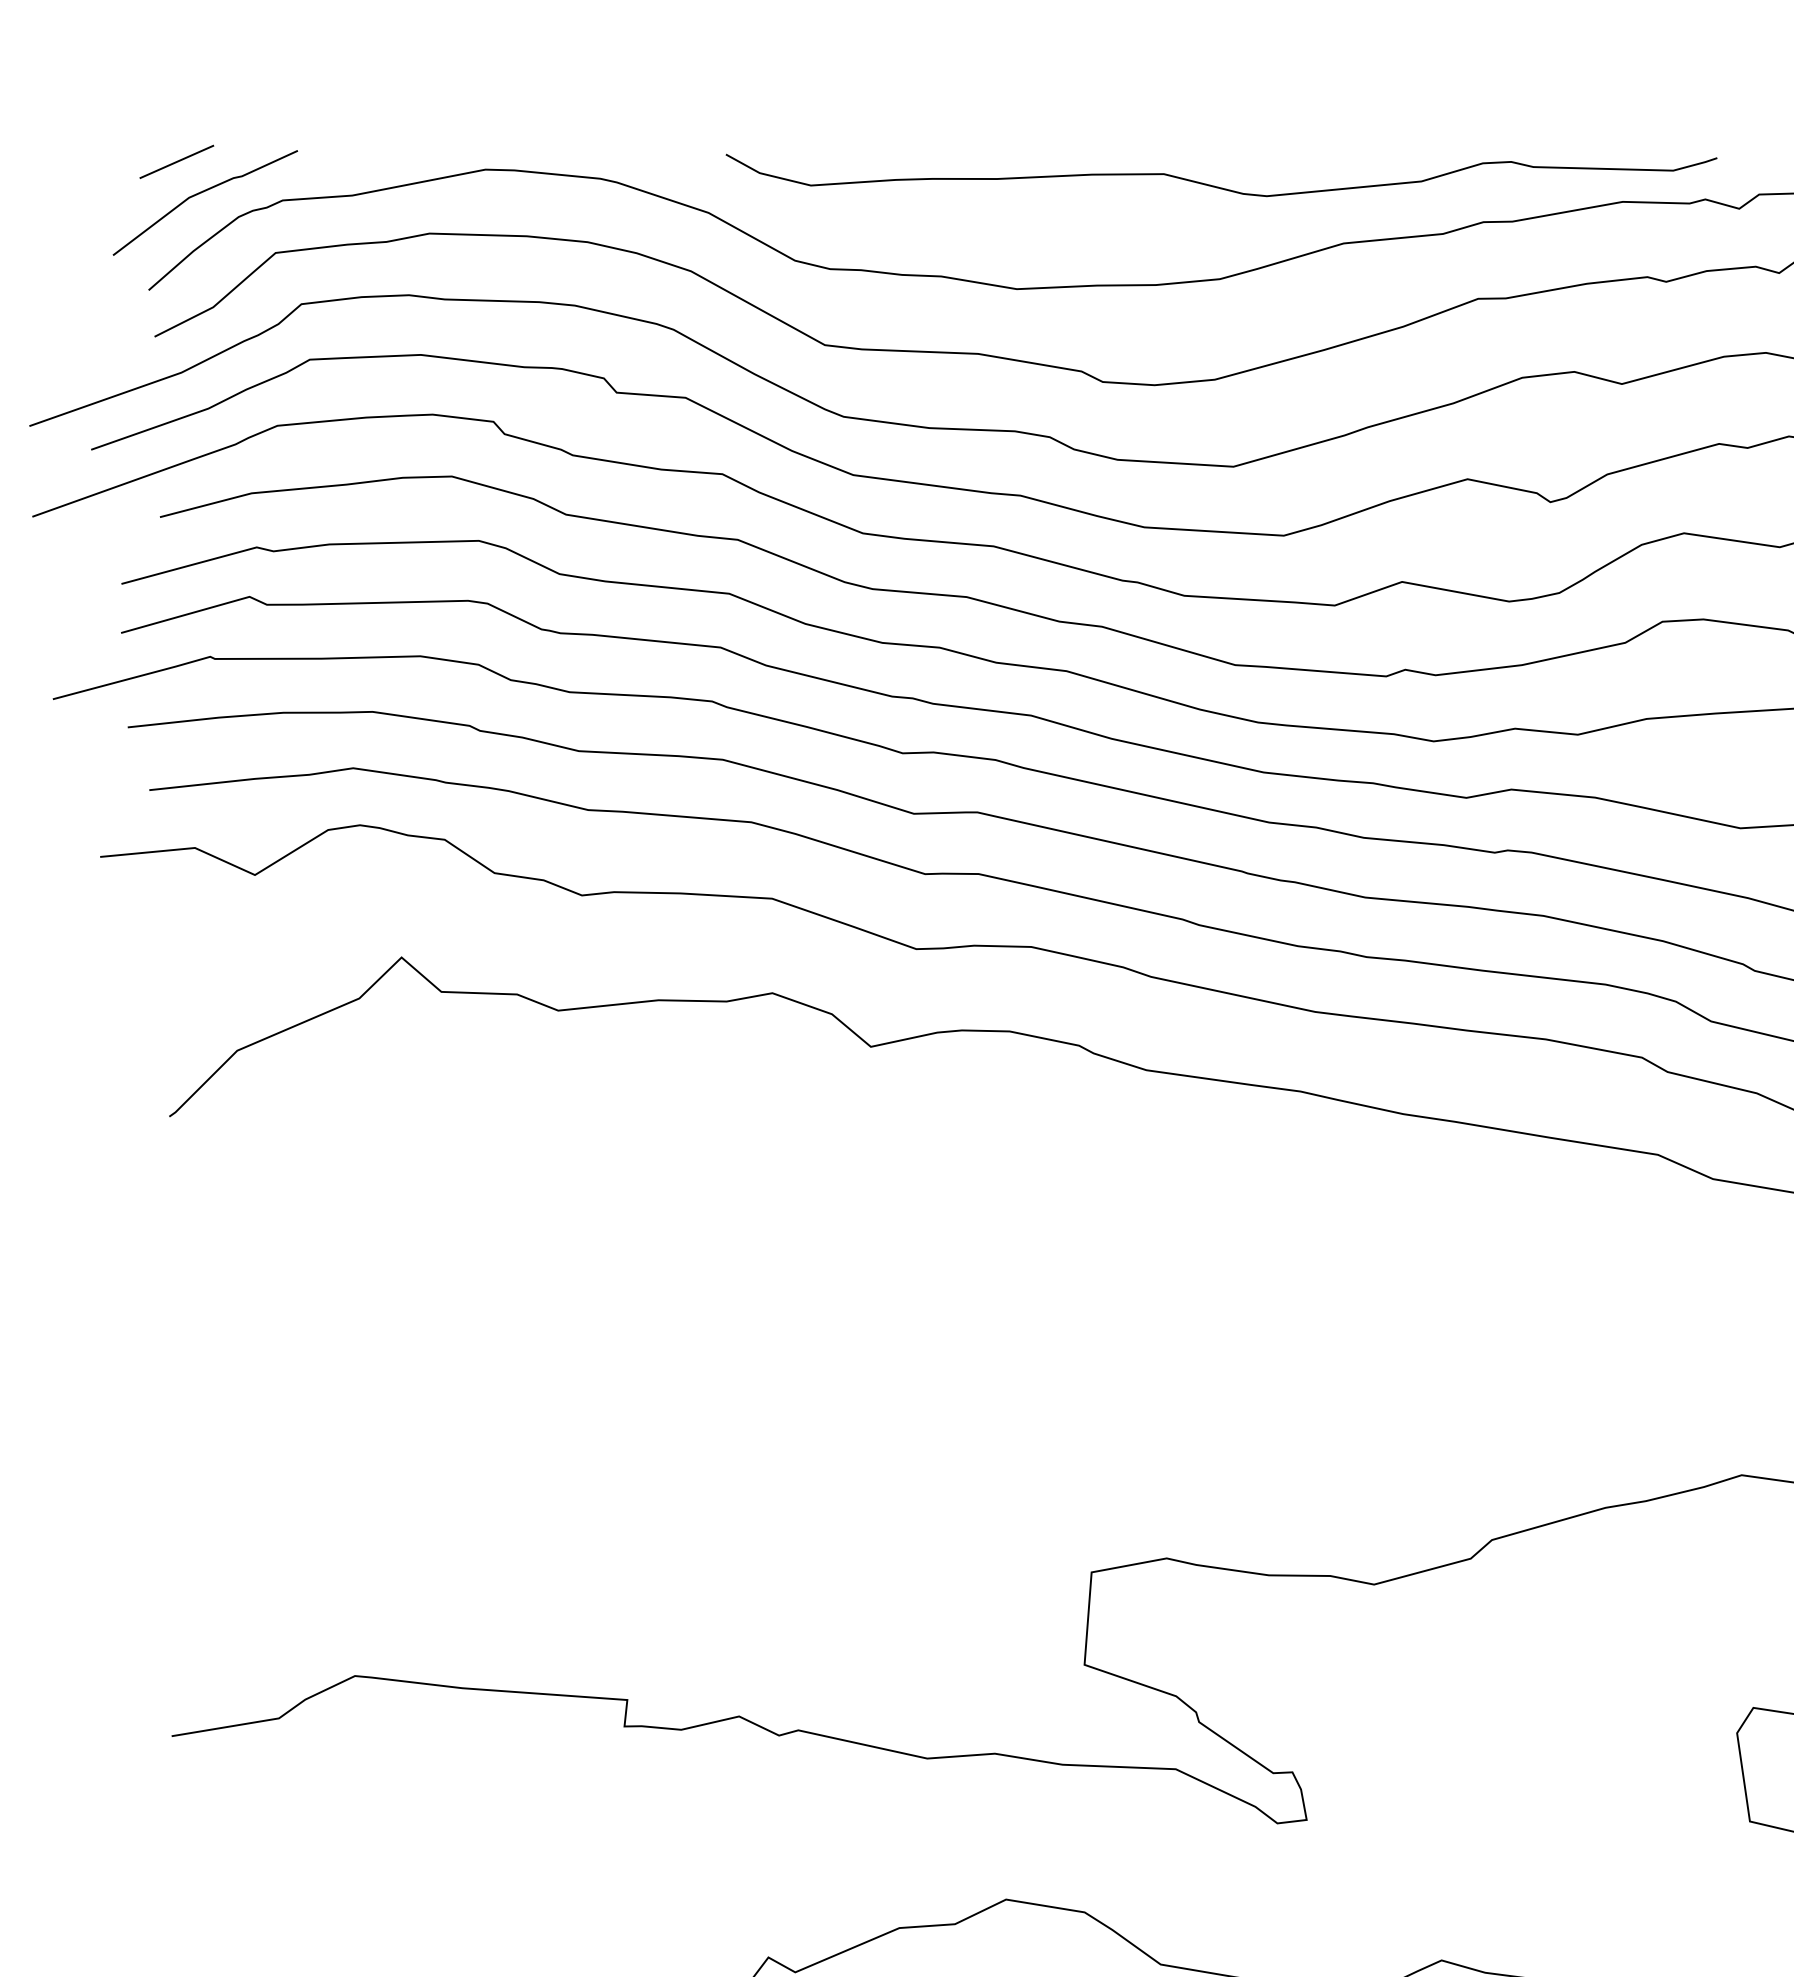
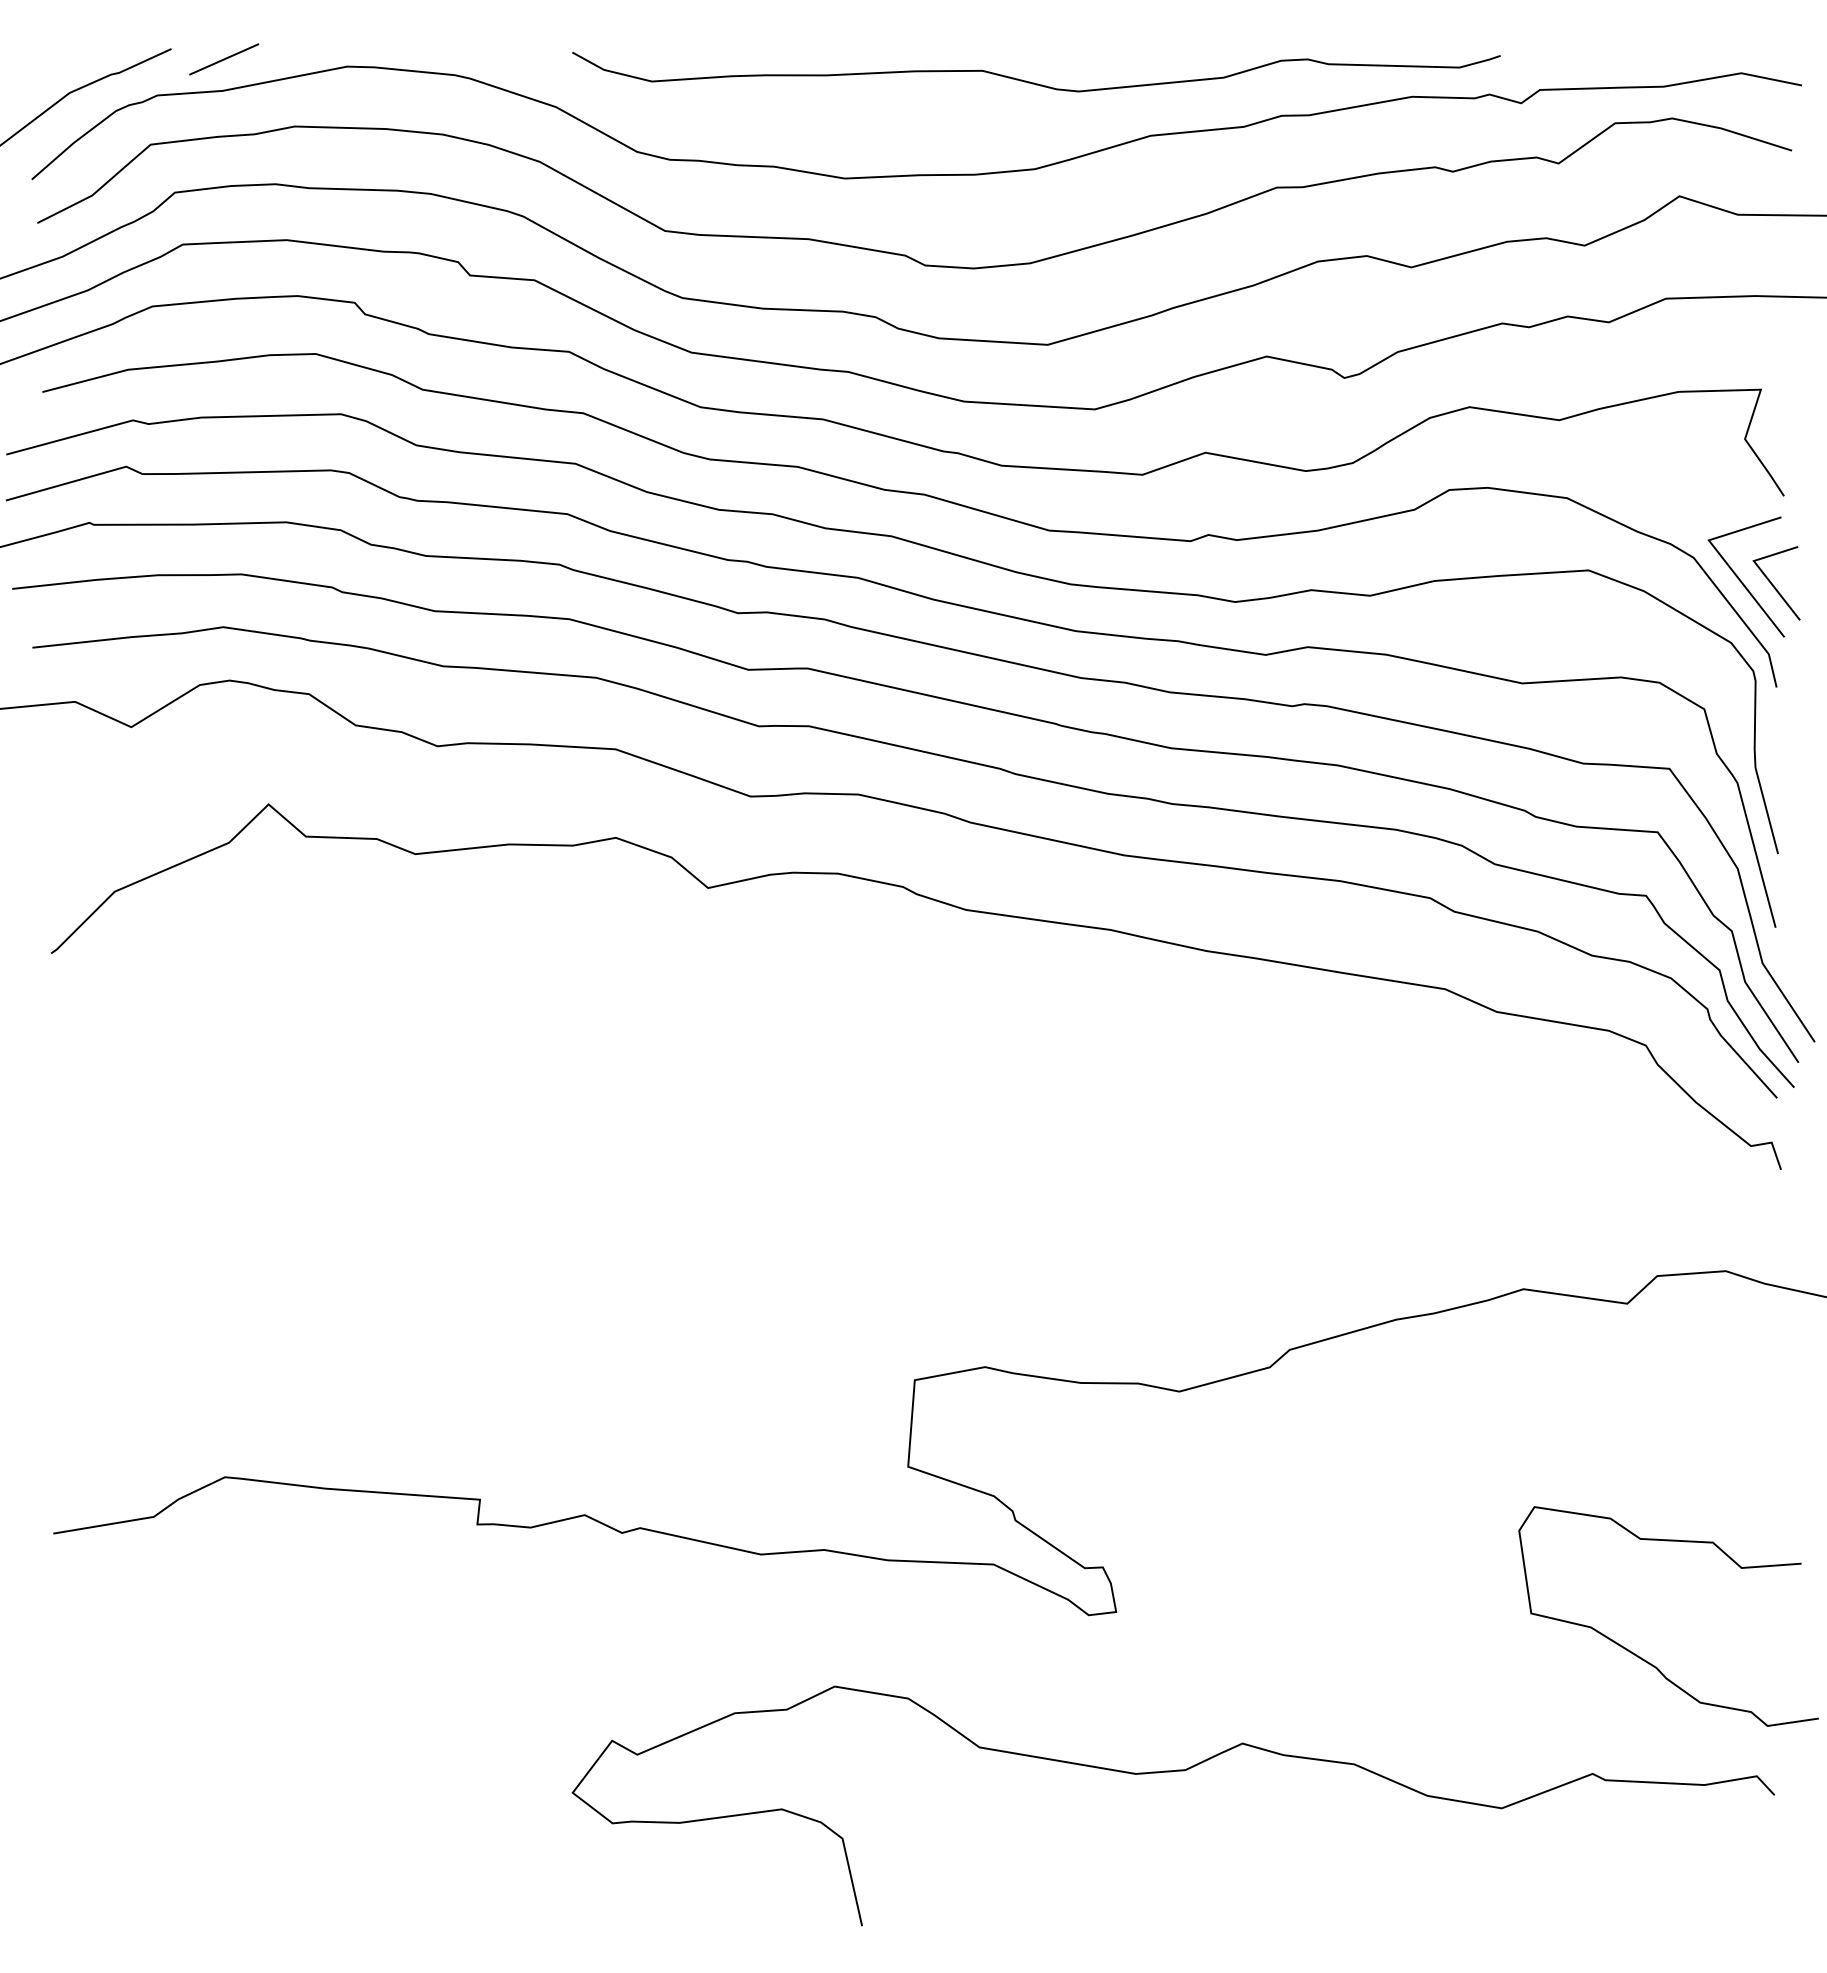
line: (177, 162) -> (224, 59), moved

